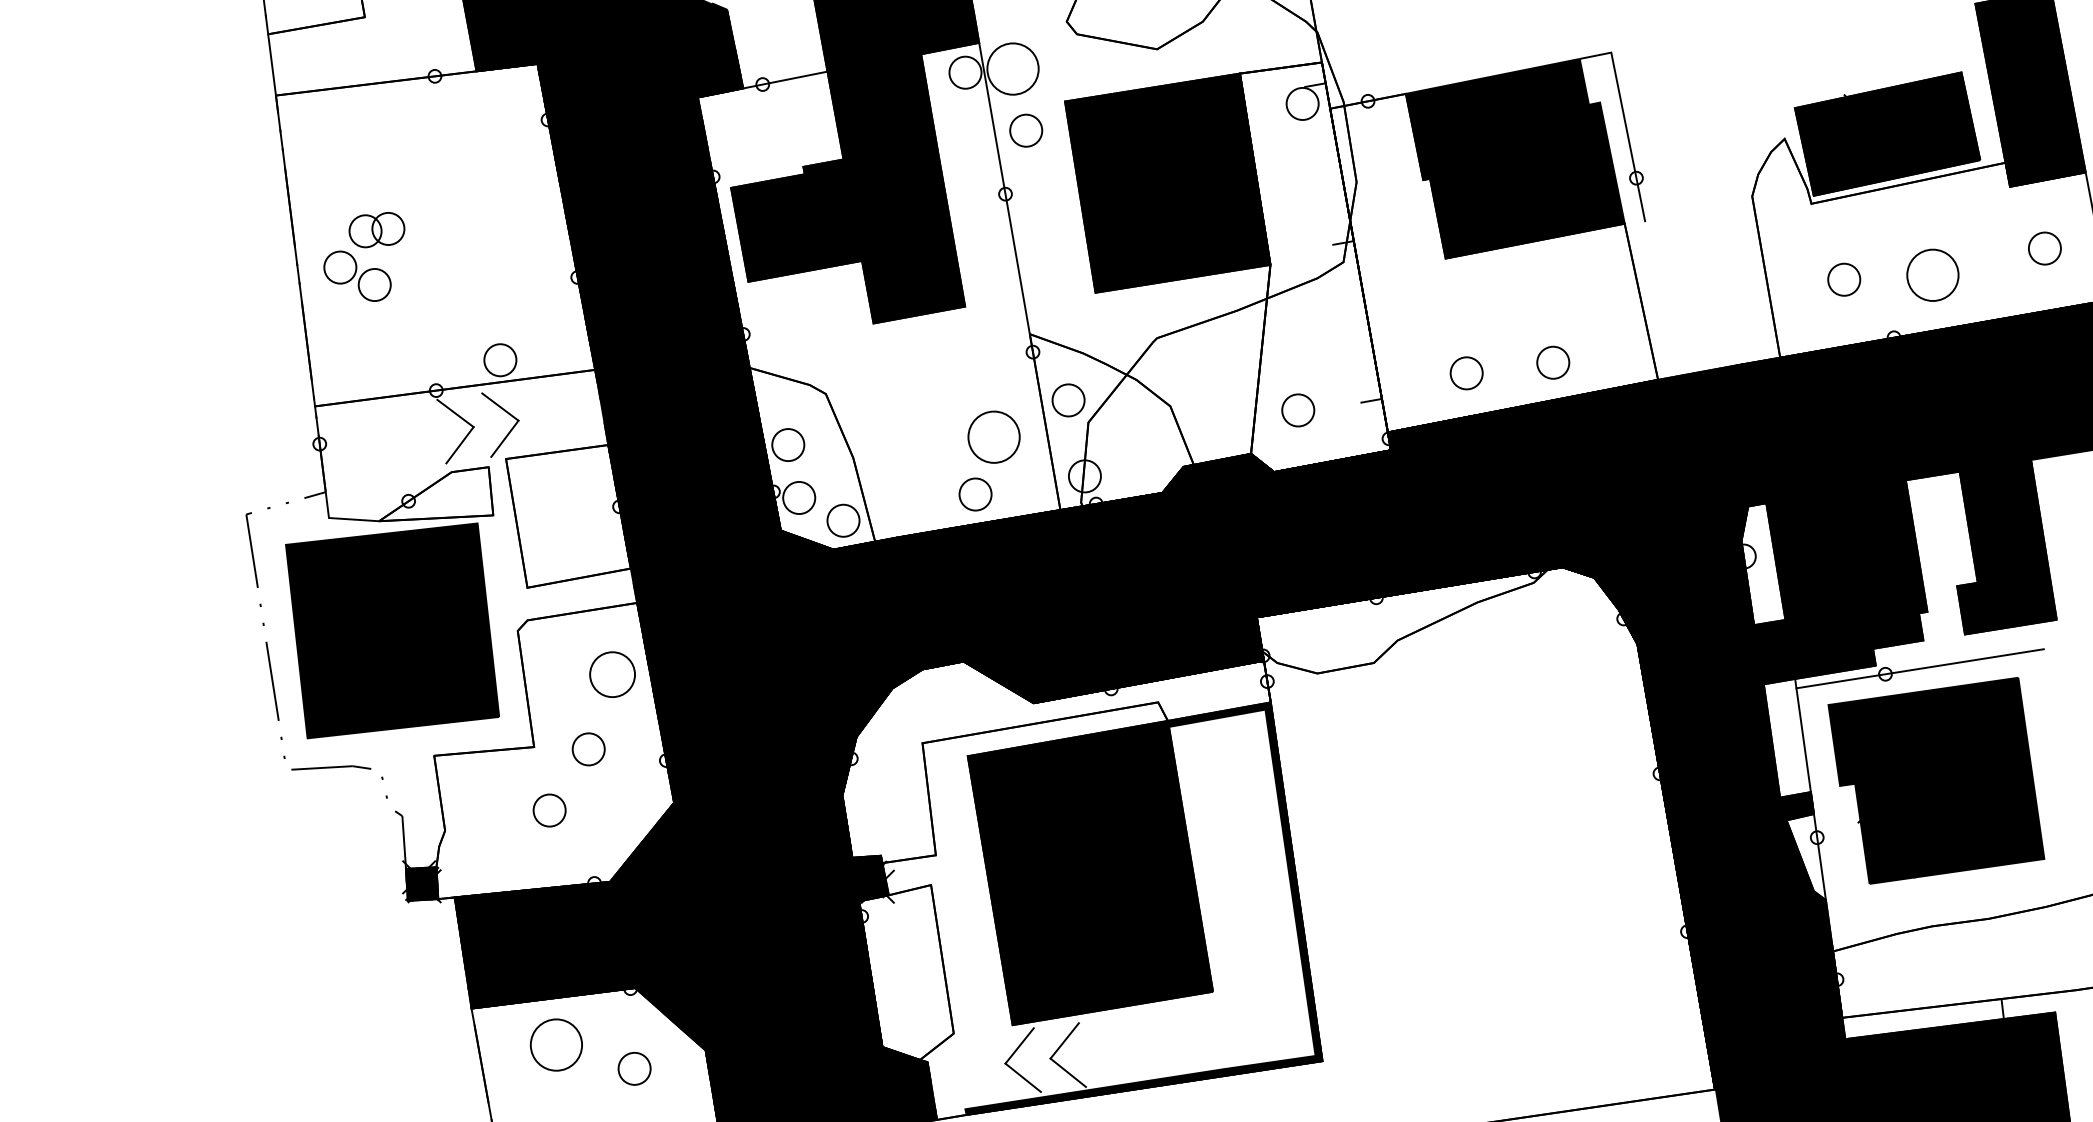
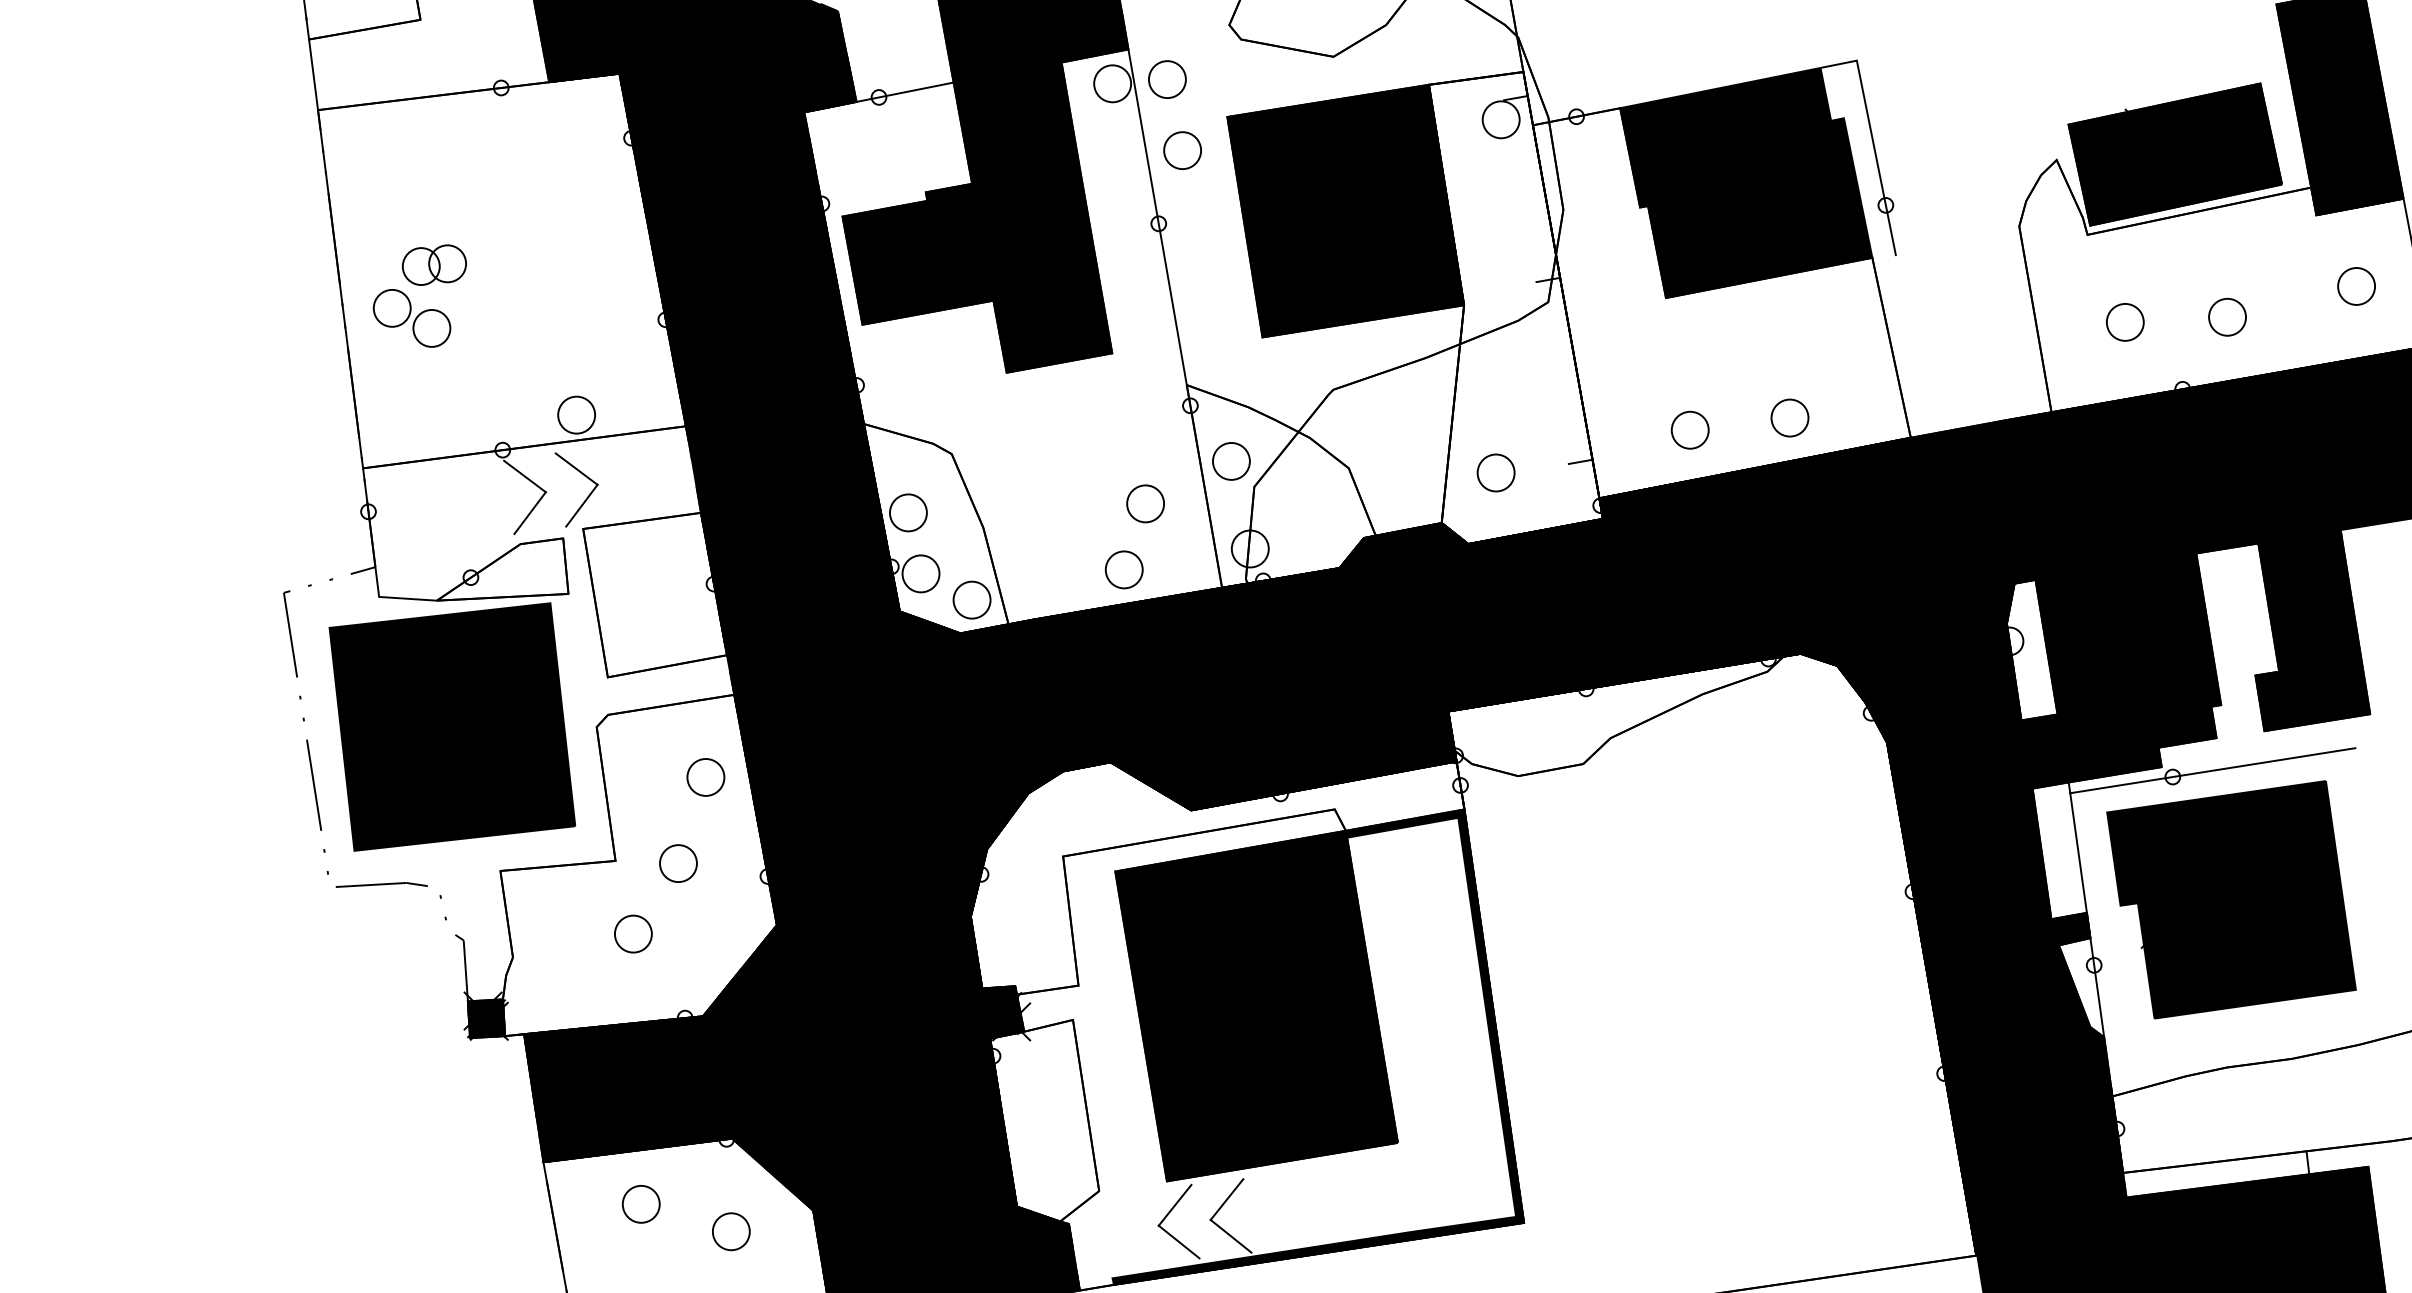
circle: (1013, 69) -> (1167, 80), size x0.62
circle: (1932, 275) -> (2227, 317), size x0.62
circle: (994, 437) -> (1146, 504), size x0.62
circle: (612, 674) -> (705, 777), size x0.71
circle: (556, 1045) -> (641, 1204), size x0.62

